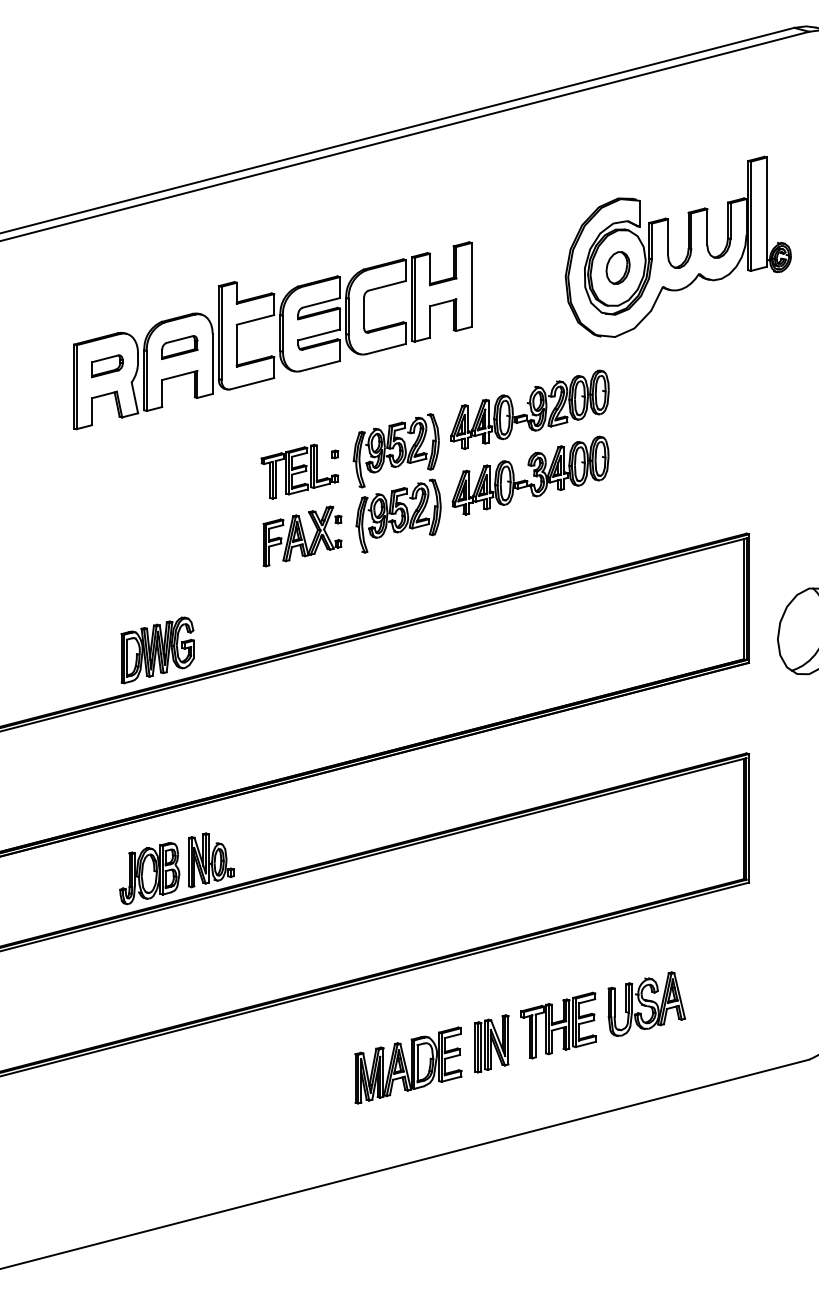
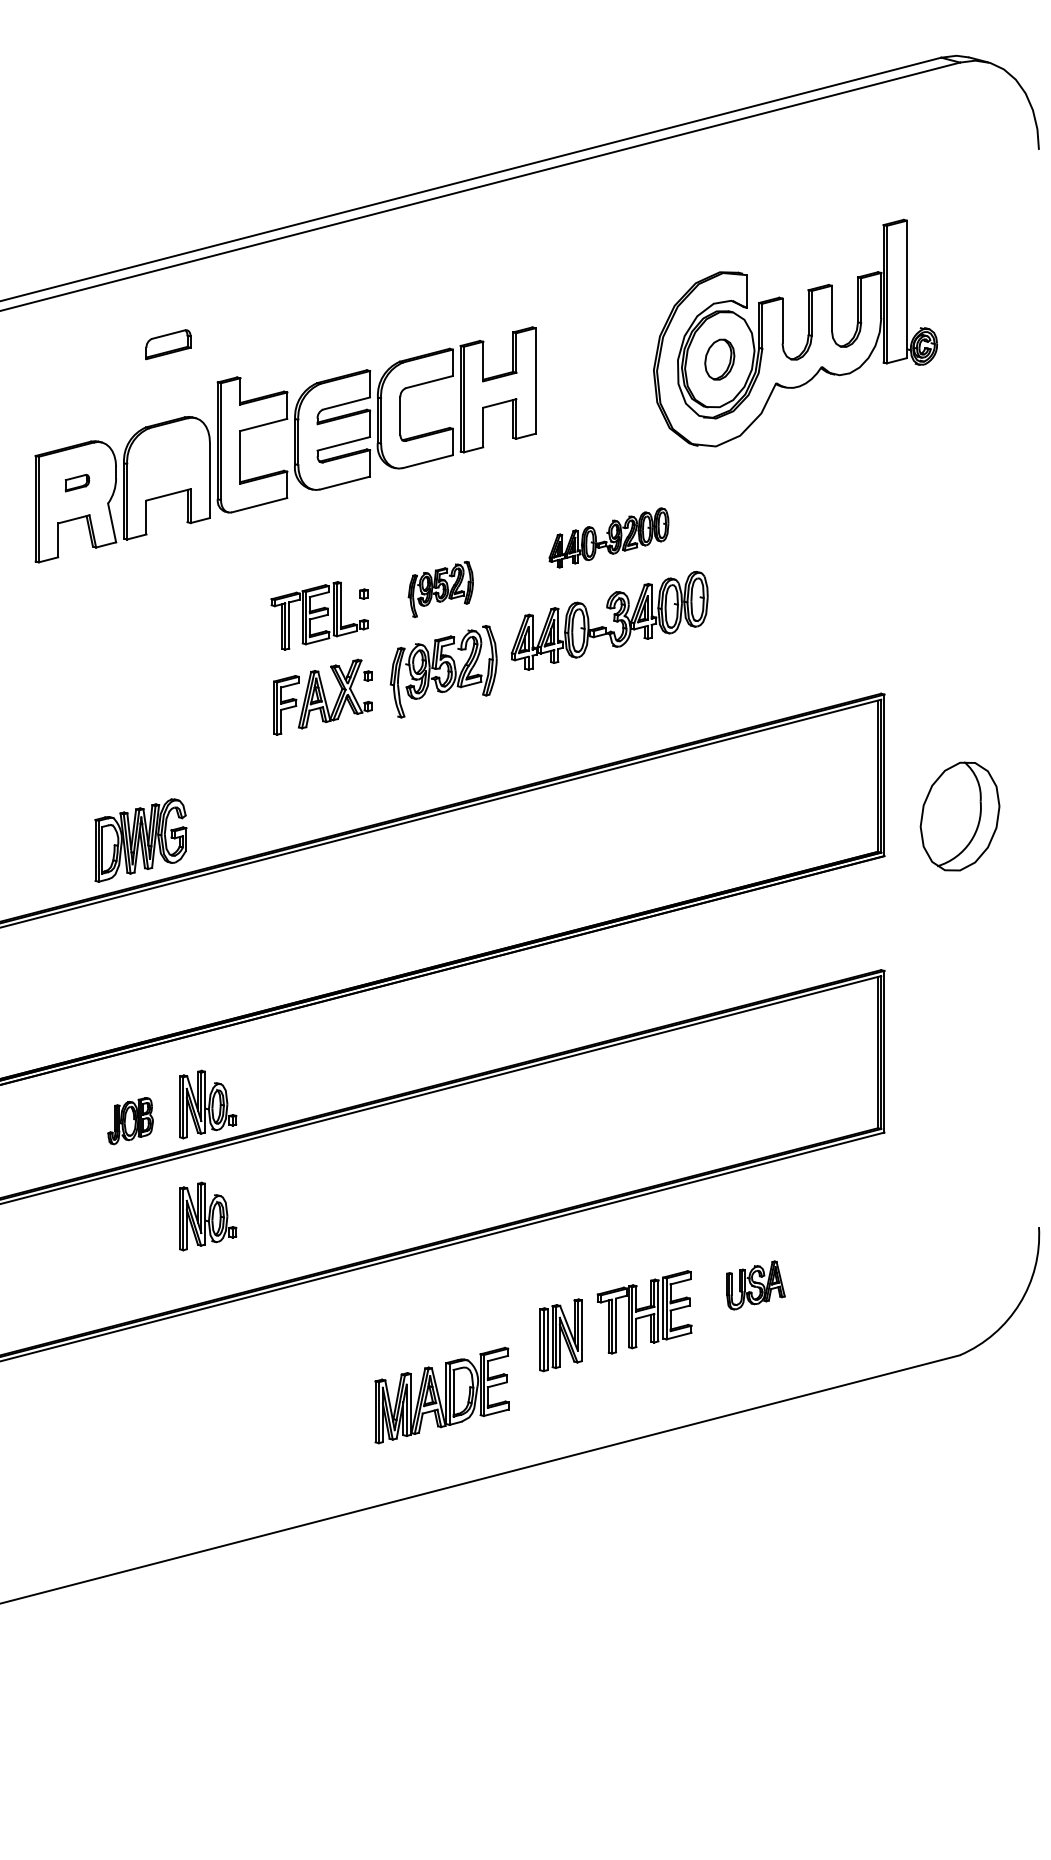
part: (179, 347) -> (168, 344), moved
part: (107, 365) -> (77, 482), size x0.6
part: (529, 409) -> (608, 537), size x0.6
part: (396, 450) -> (440, 589), size x0.6
part: (149, 873) -> (130, 1120), size x0.6
part: (211, 949) -> (208, 1216), added
part: (646, 1004) -> (755, 1285), size x0.6
part: (407, 1065) -> (441, 1395), moved

